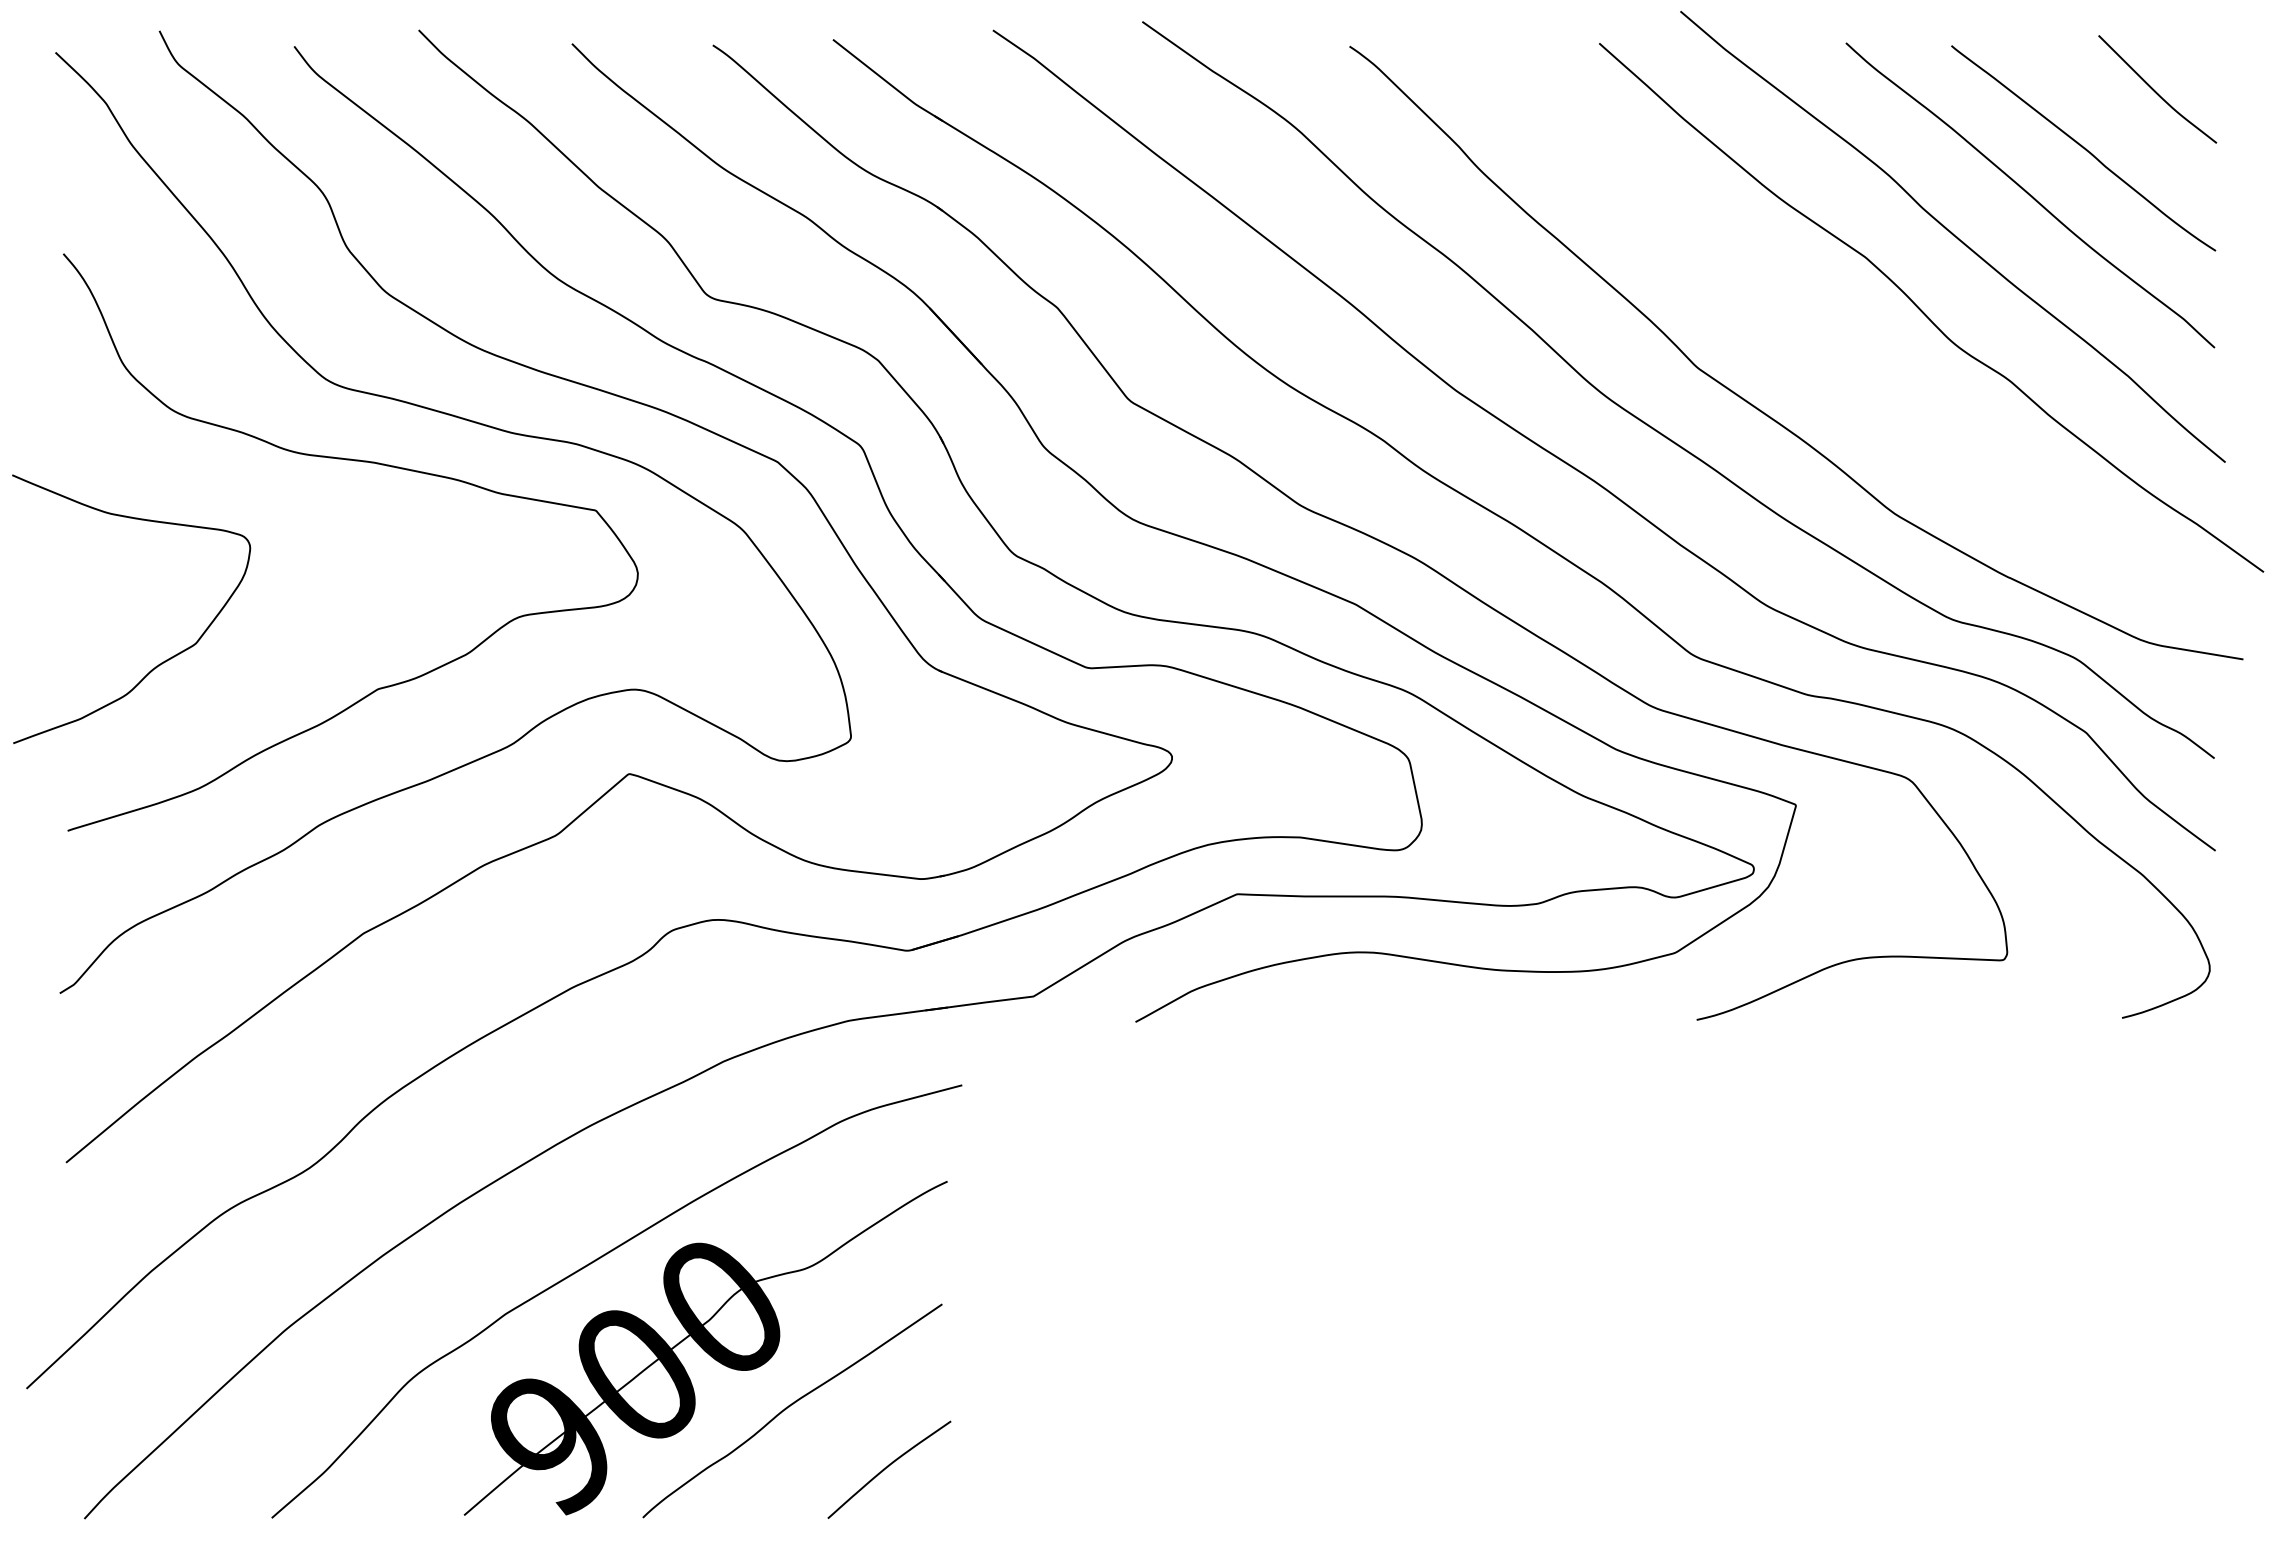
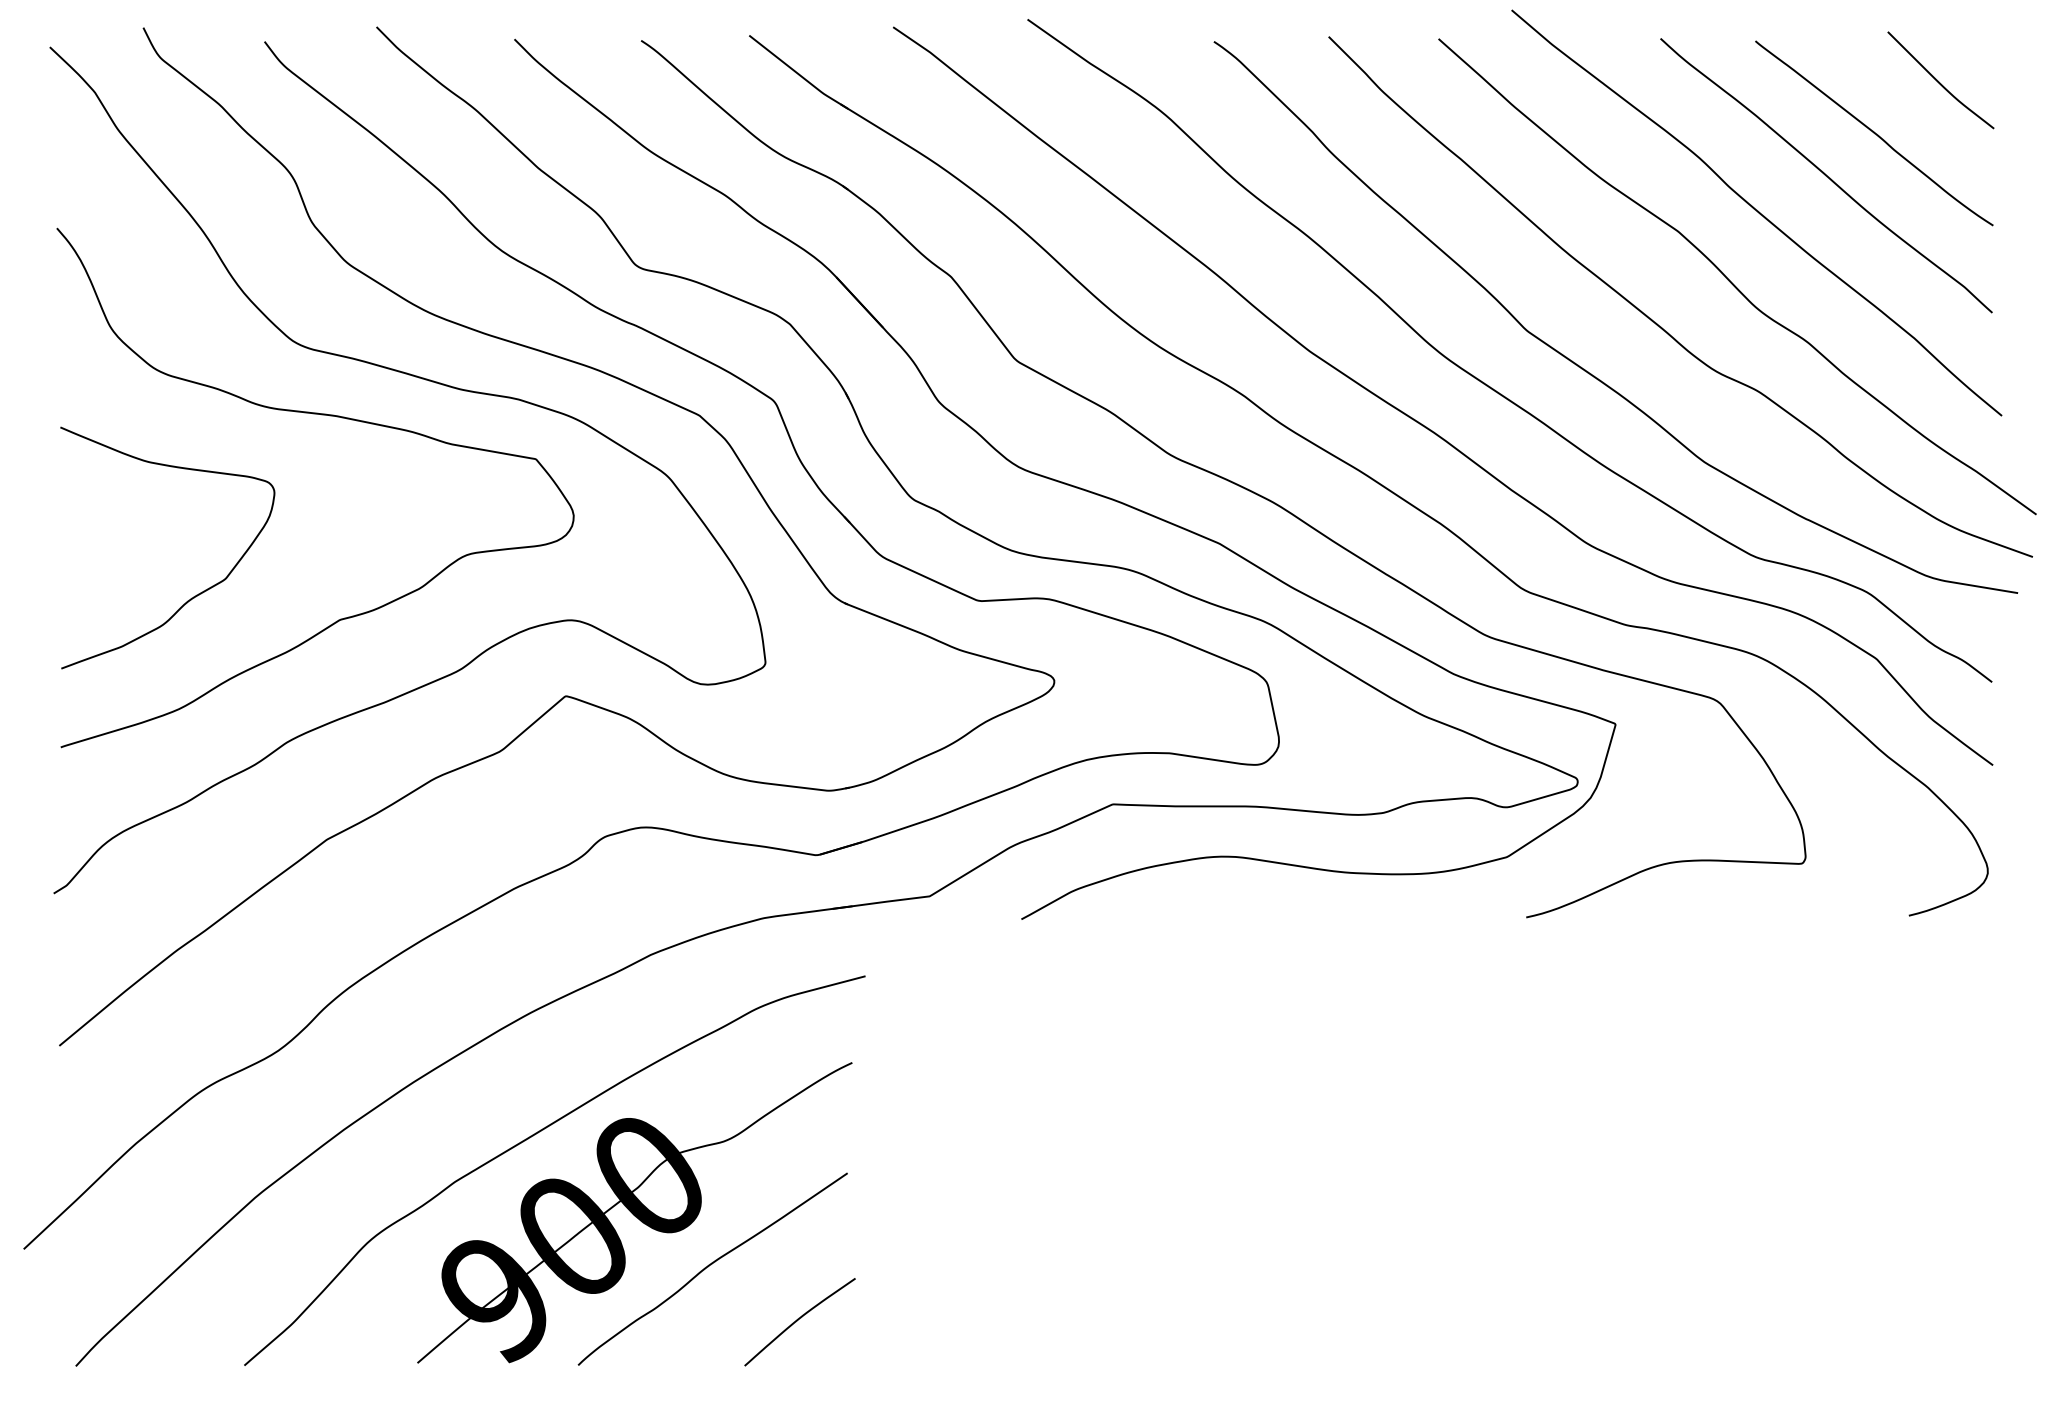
curve: (1842, 359) -> (1657, 323), added
curve: (164, 660) -> (197, 594), moved

